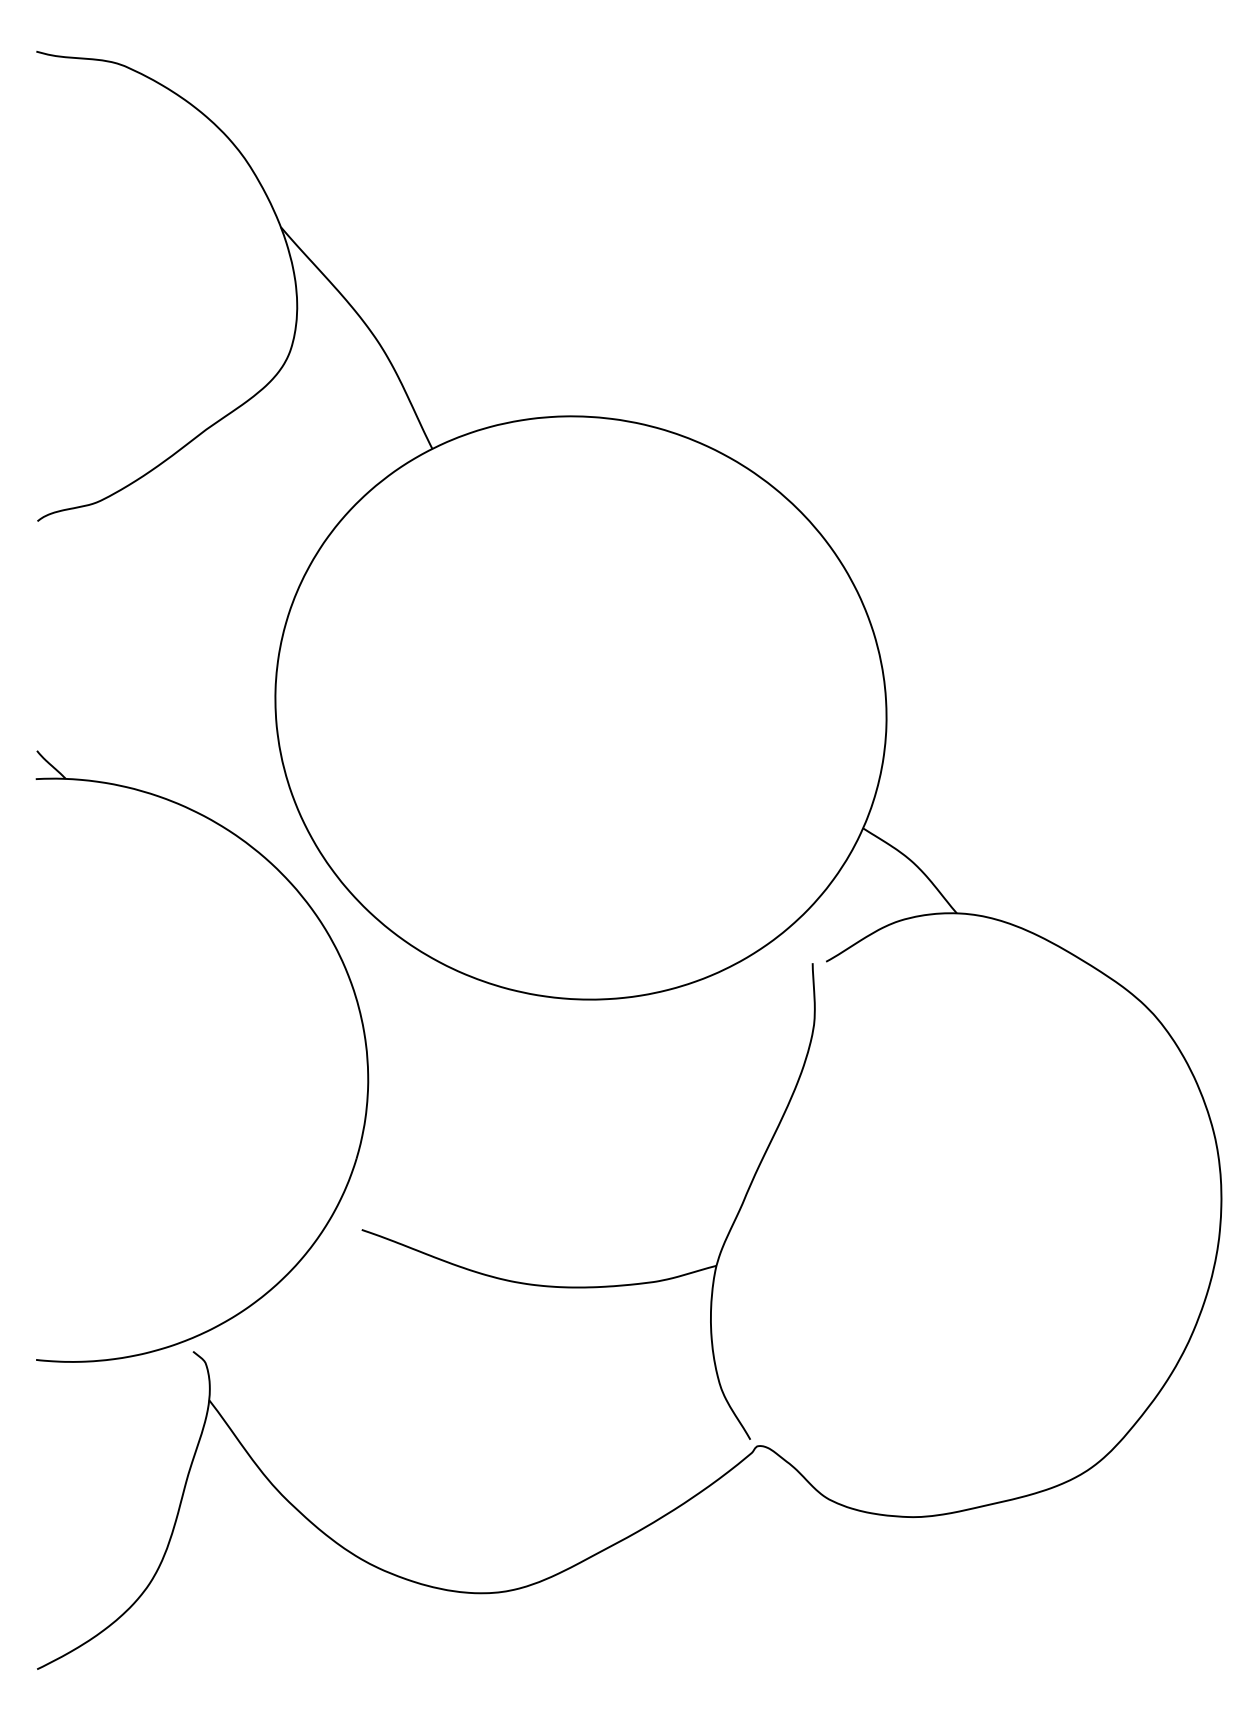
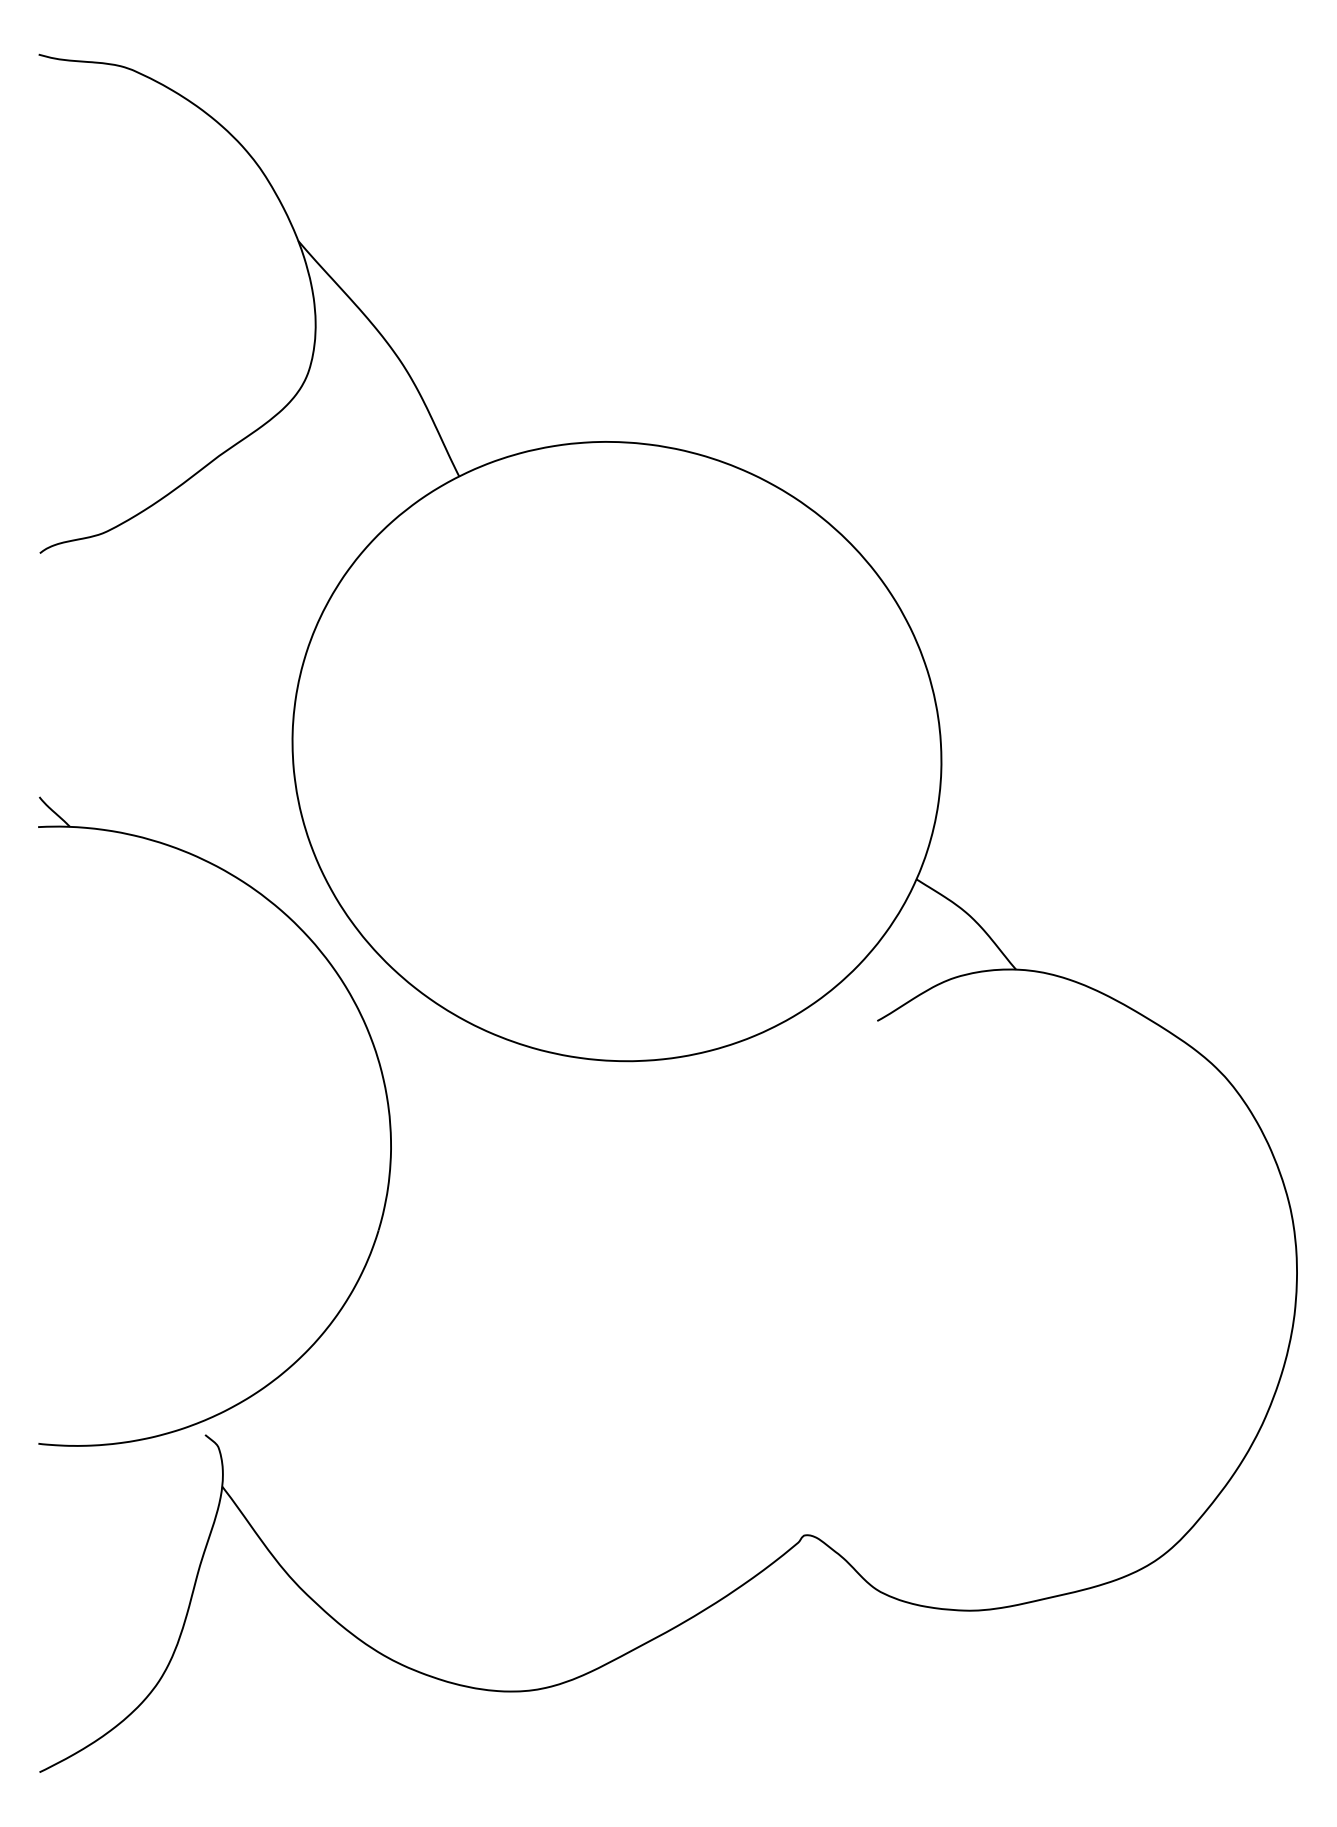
part: (588, 1286) -> (624, 1365), removed

